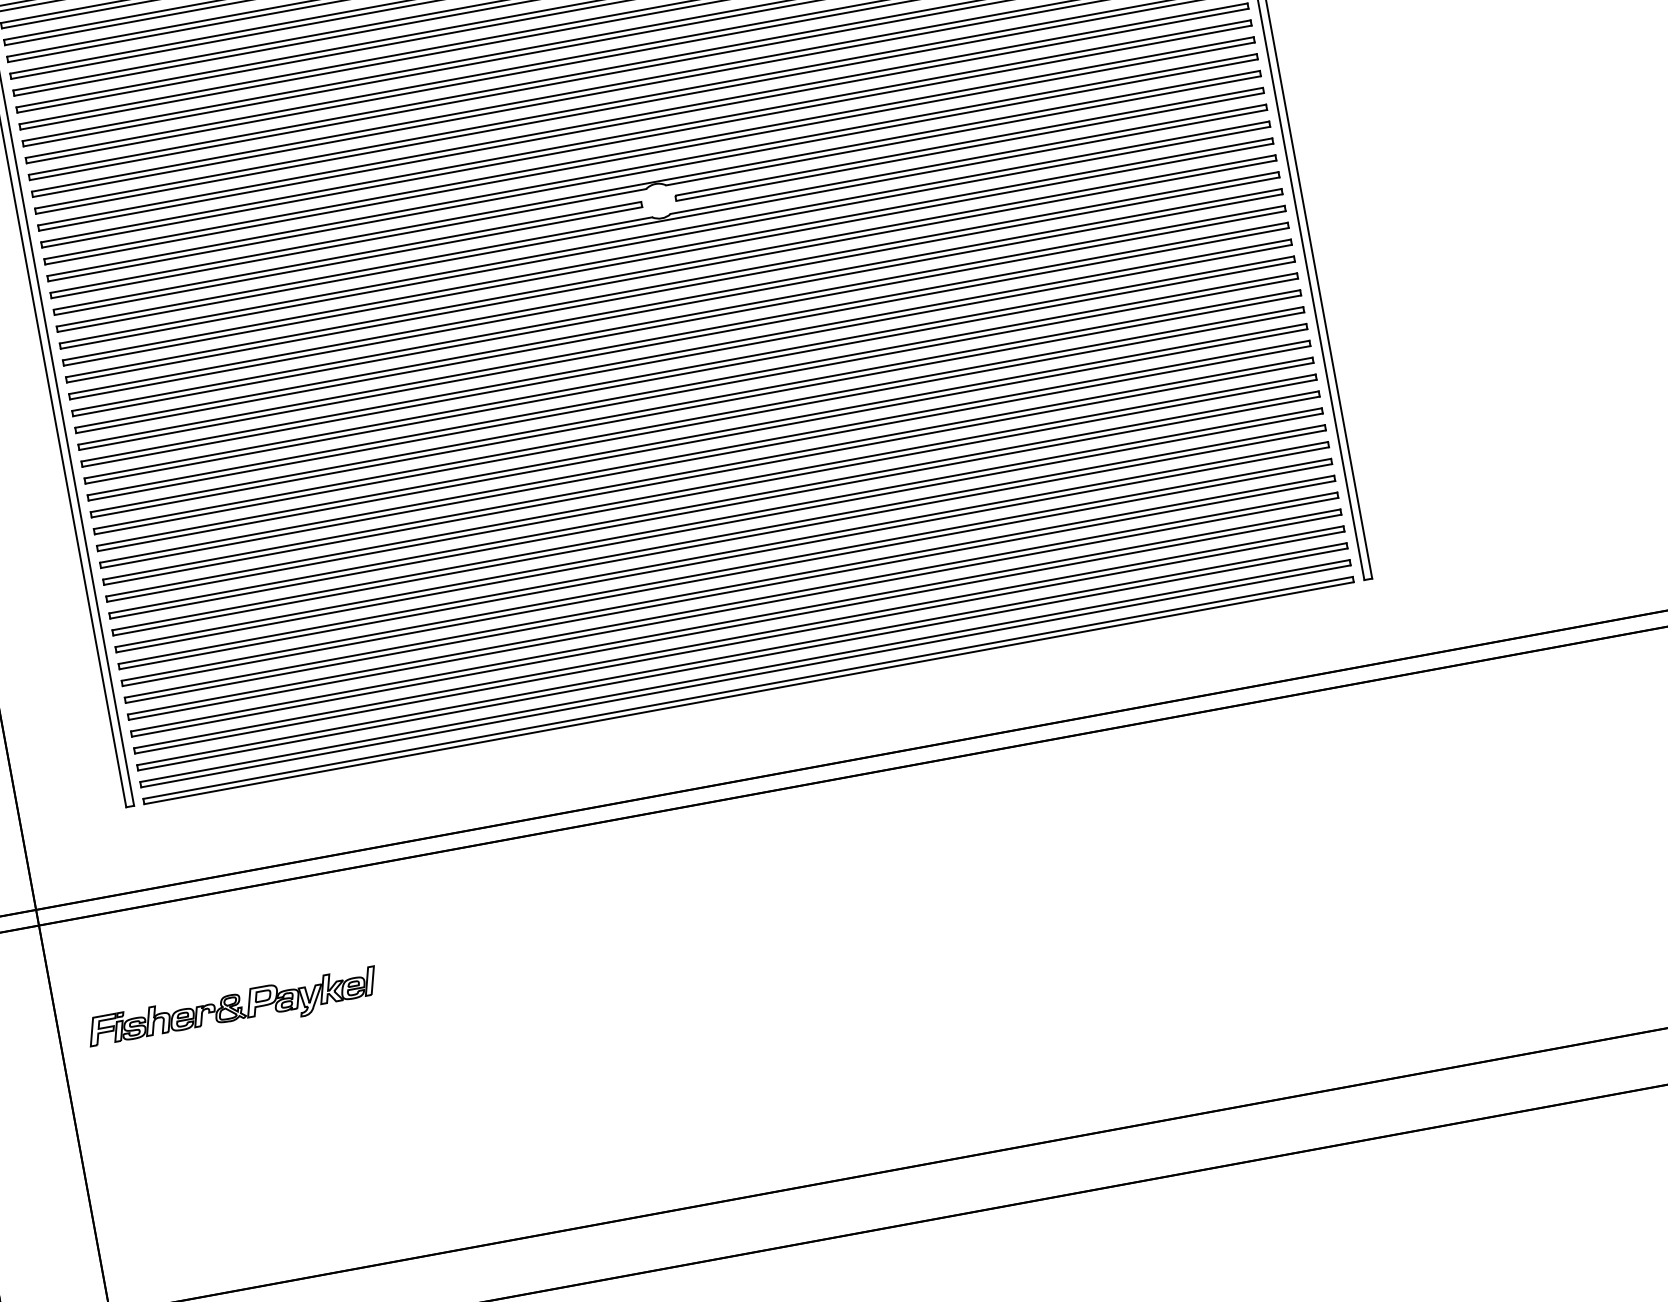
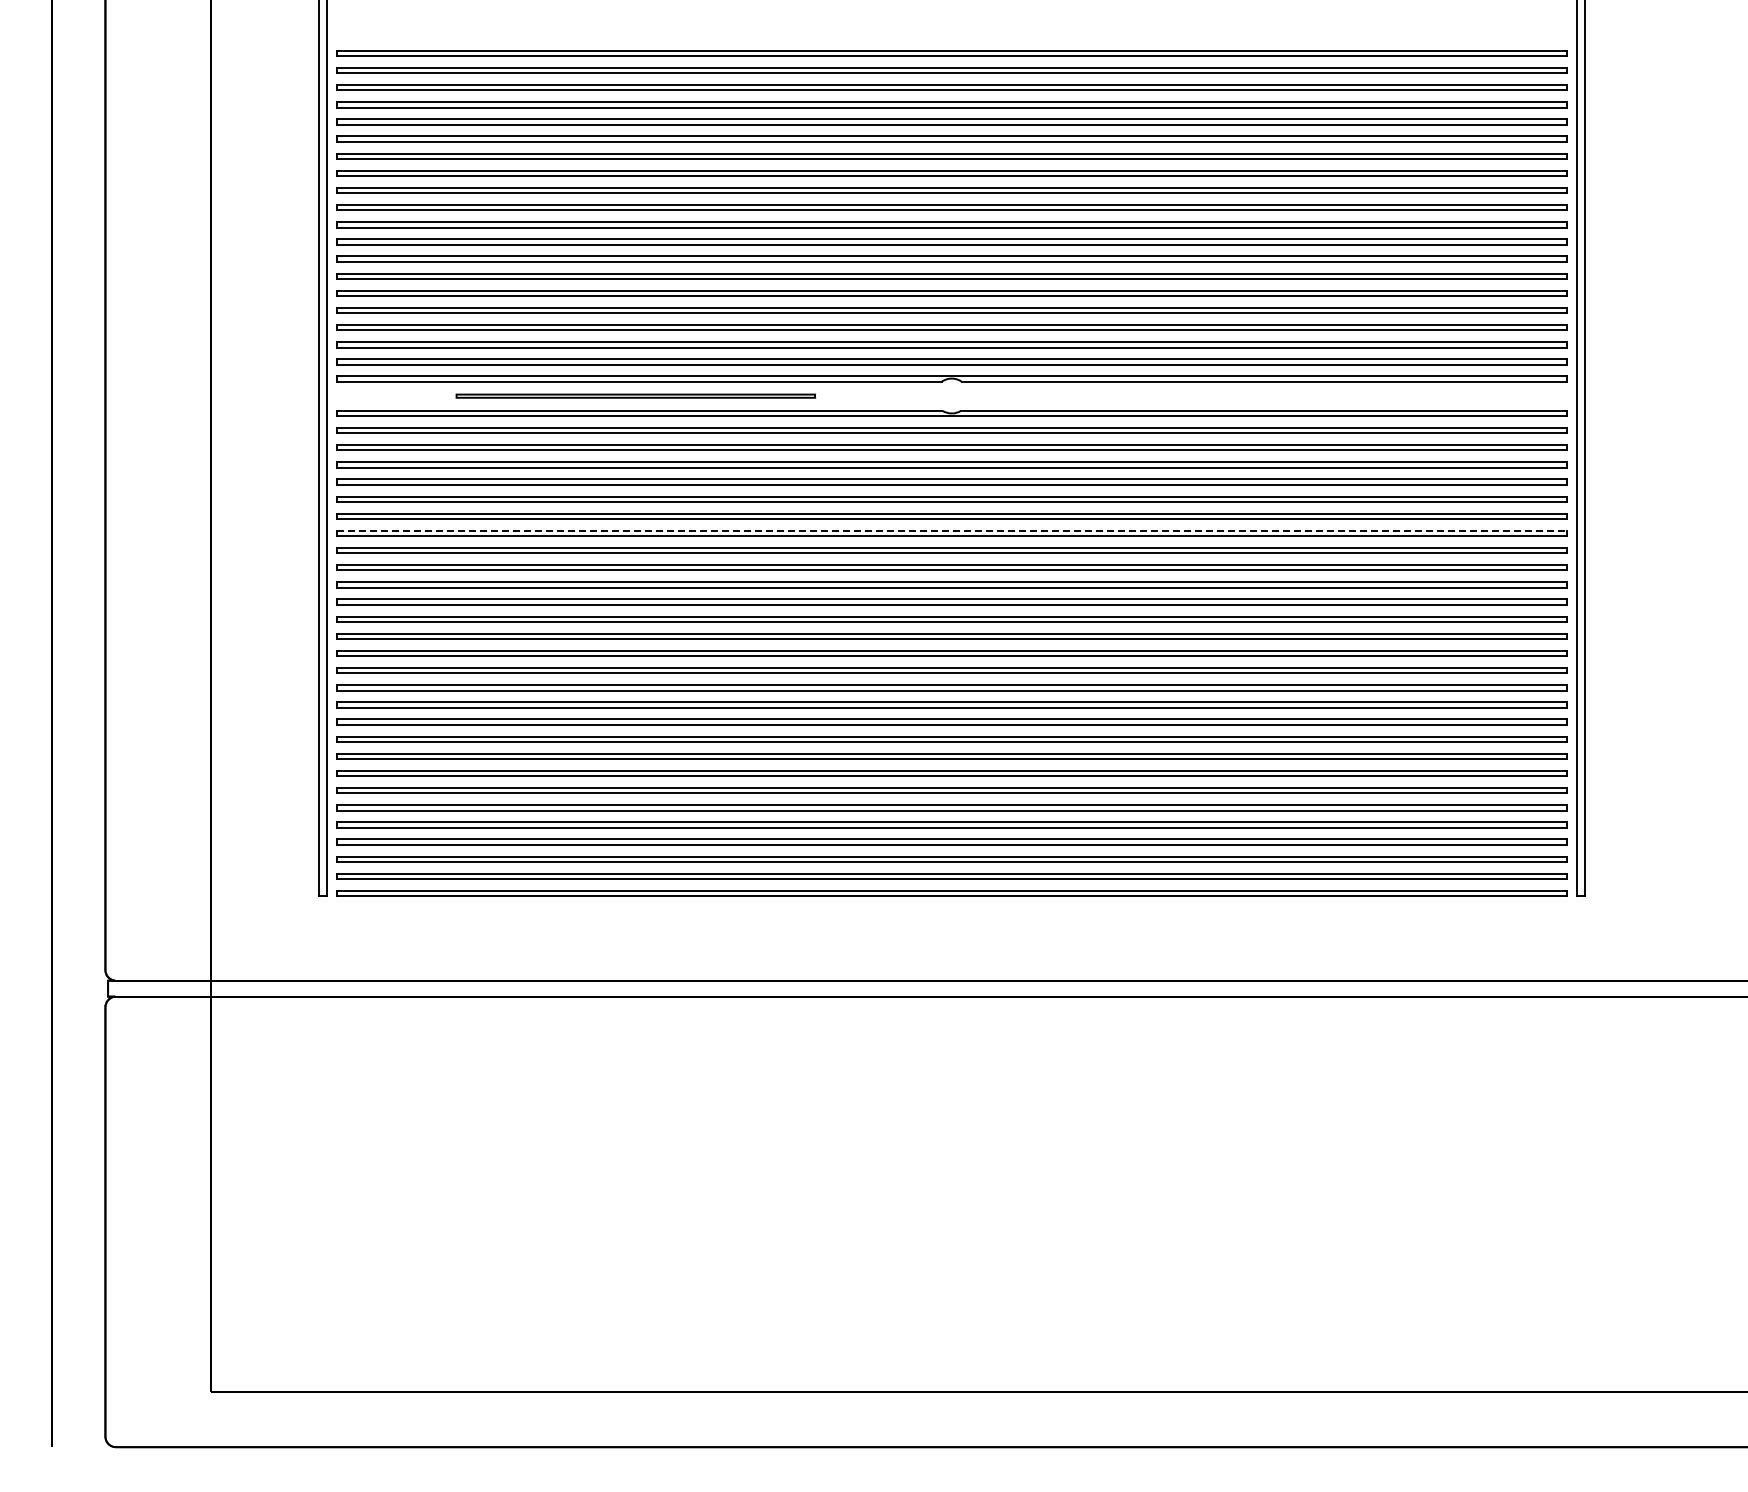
part: (969, 143) -> (1267, 395), removed
part: (347, 257) -> (635, 395), size x0.6
line: (682, 333) -> (951, 530), solid -> dashed
part: (232, 1010) -> (386, 1115), removed

